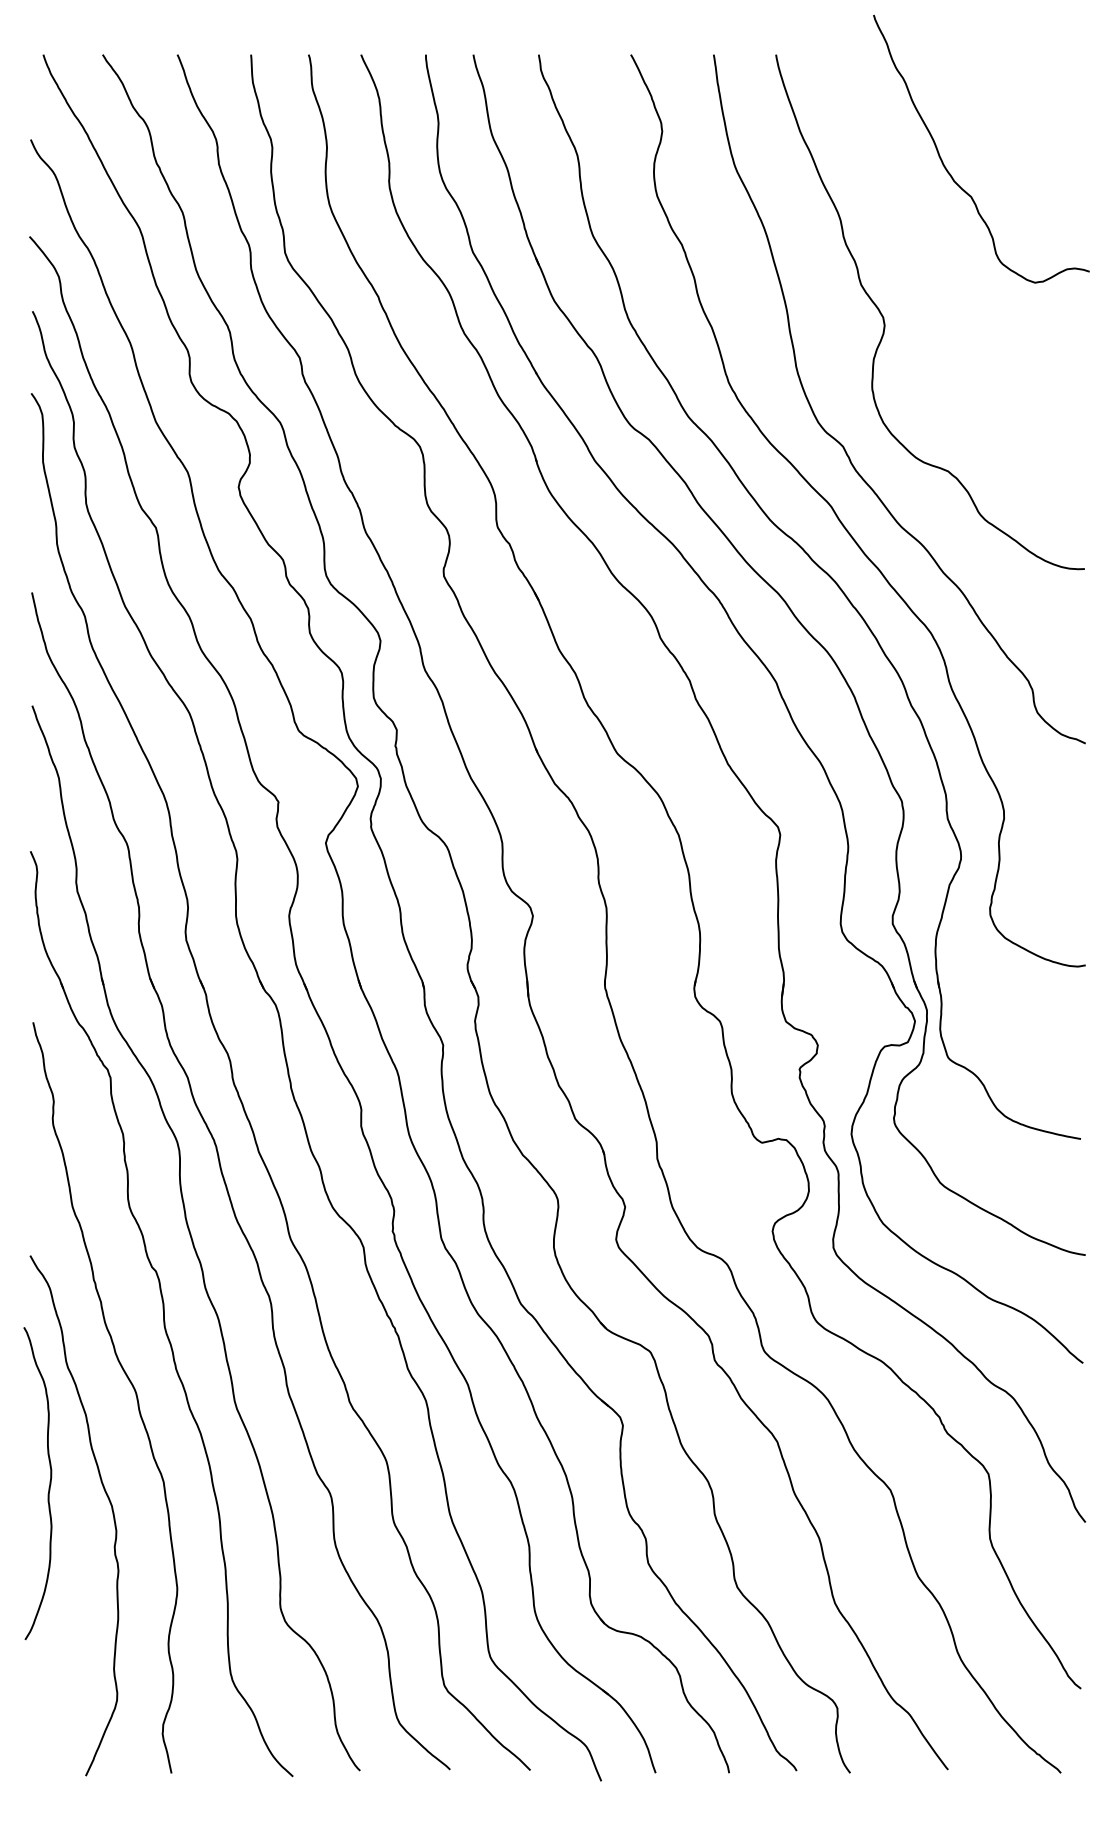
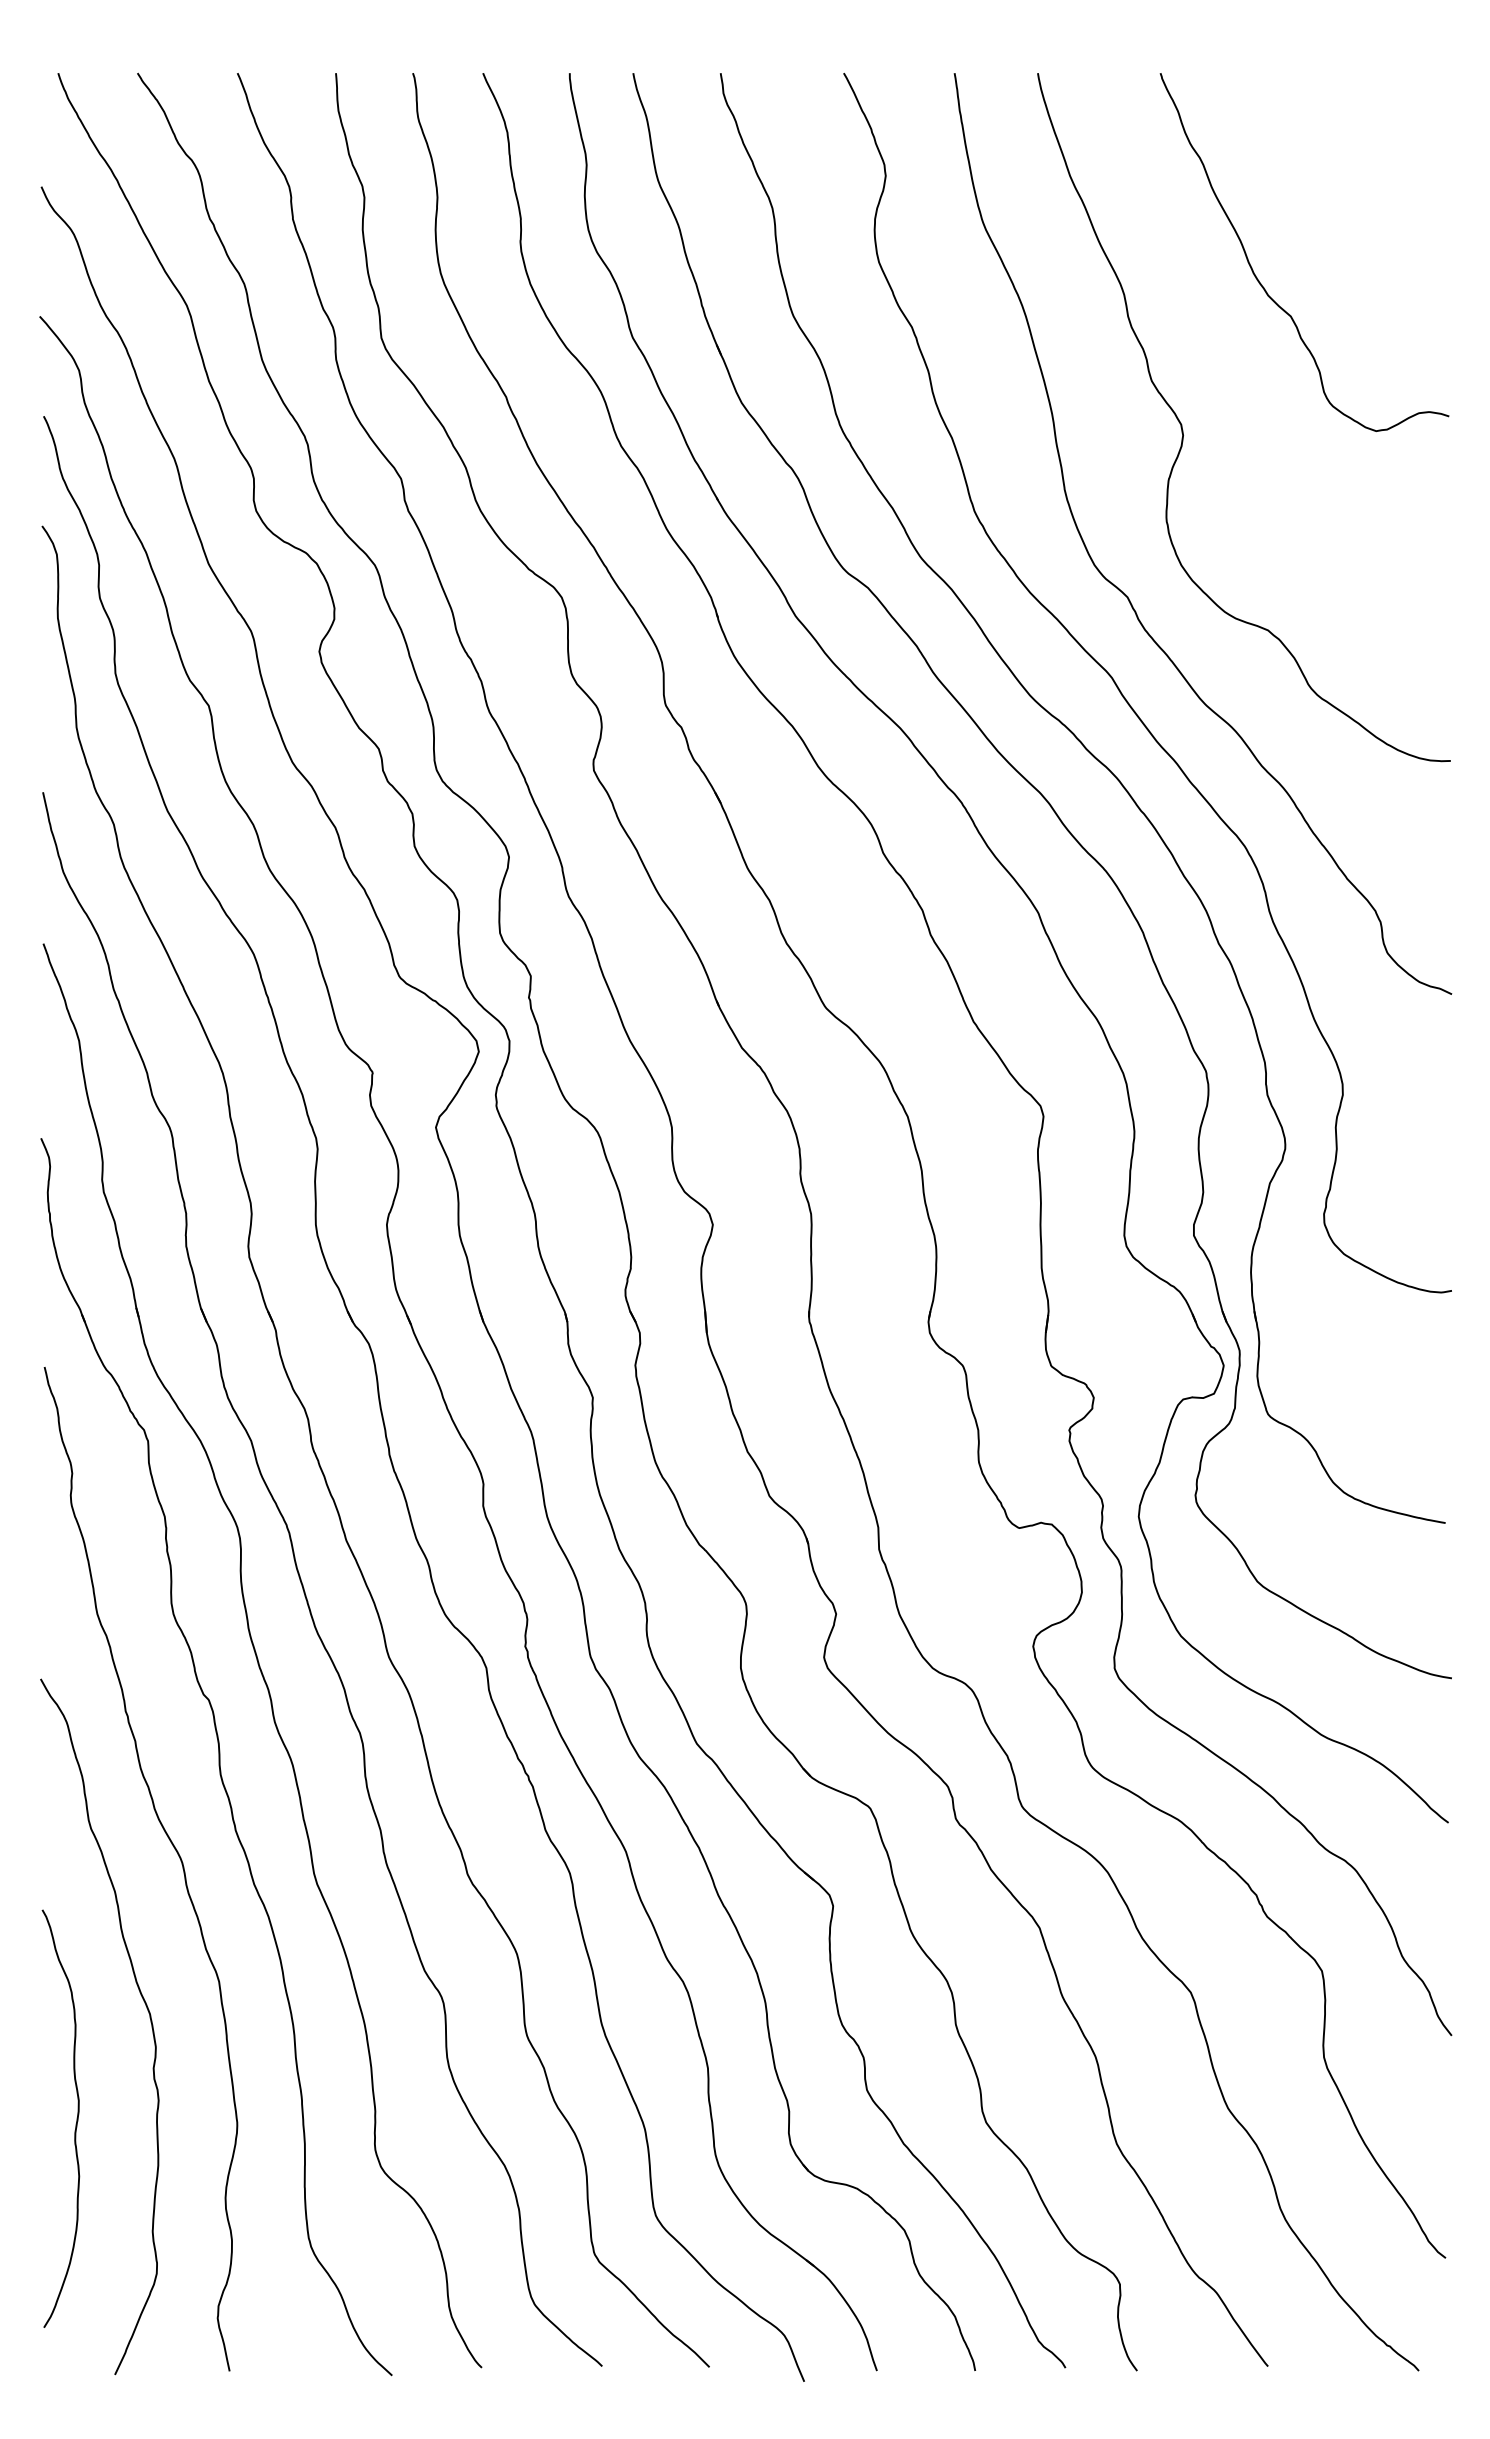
curve: (947, 170) -> (1259, 280), moved
curve: (49, 1483) -> (76, 2118), moved

